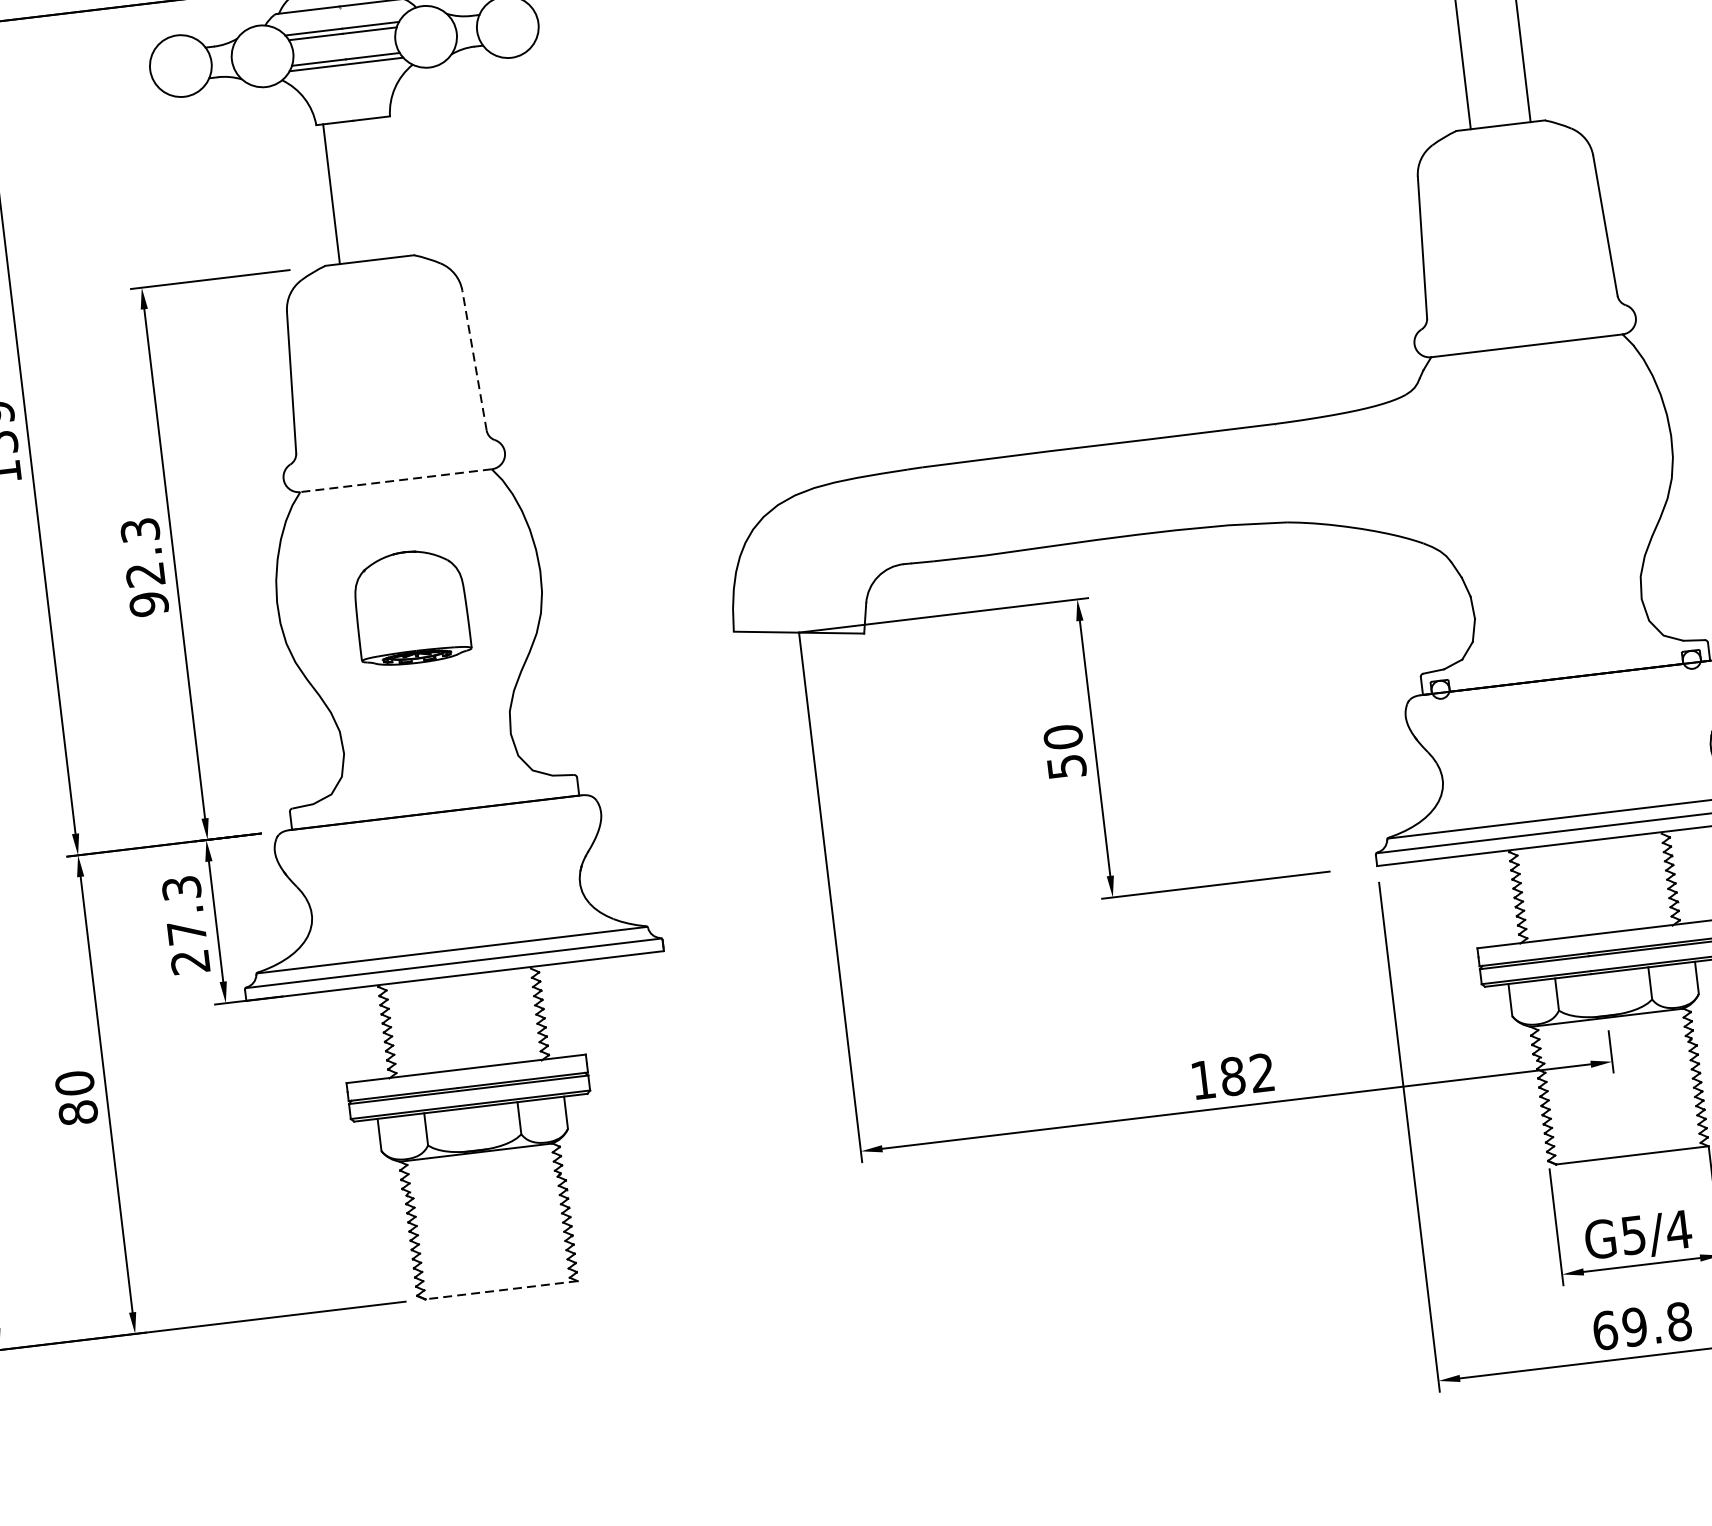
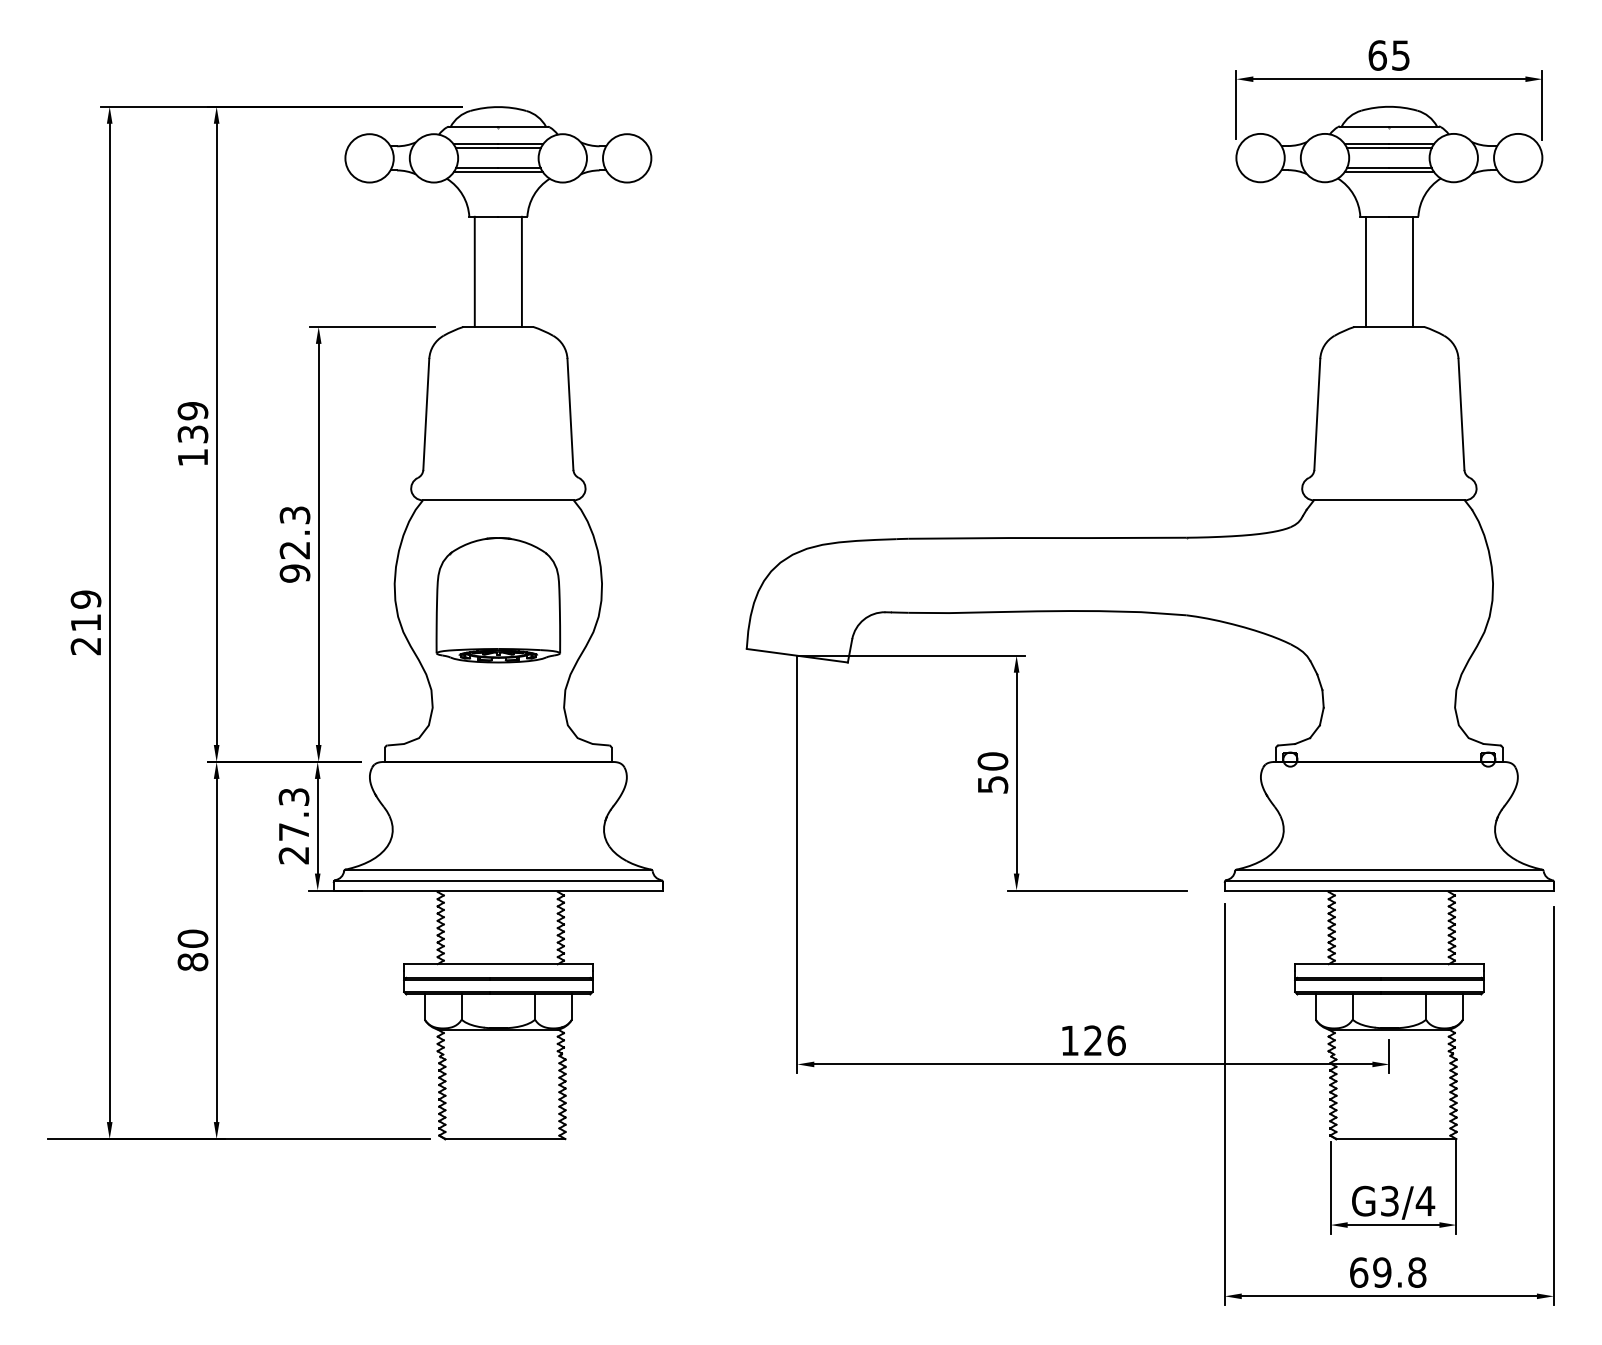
line: (390, 186) -> (521, 271), added
line: (474, 360) -> (570, 414), dashed -> solid
line: (394, 480) -> (497, 500), dashed -> solid
part: (411, 607) -> (498, 600), size x1.43
text: (1247, 1074) -> (1104, 1040), 182 -> 126
text: (1633, 1234) -> (1389, 1200), G5/4 -> G3/4
line: (500, 1290) -> (504, 1139), dashed -> solid

